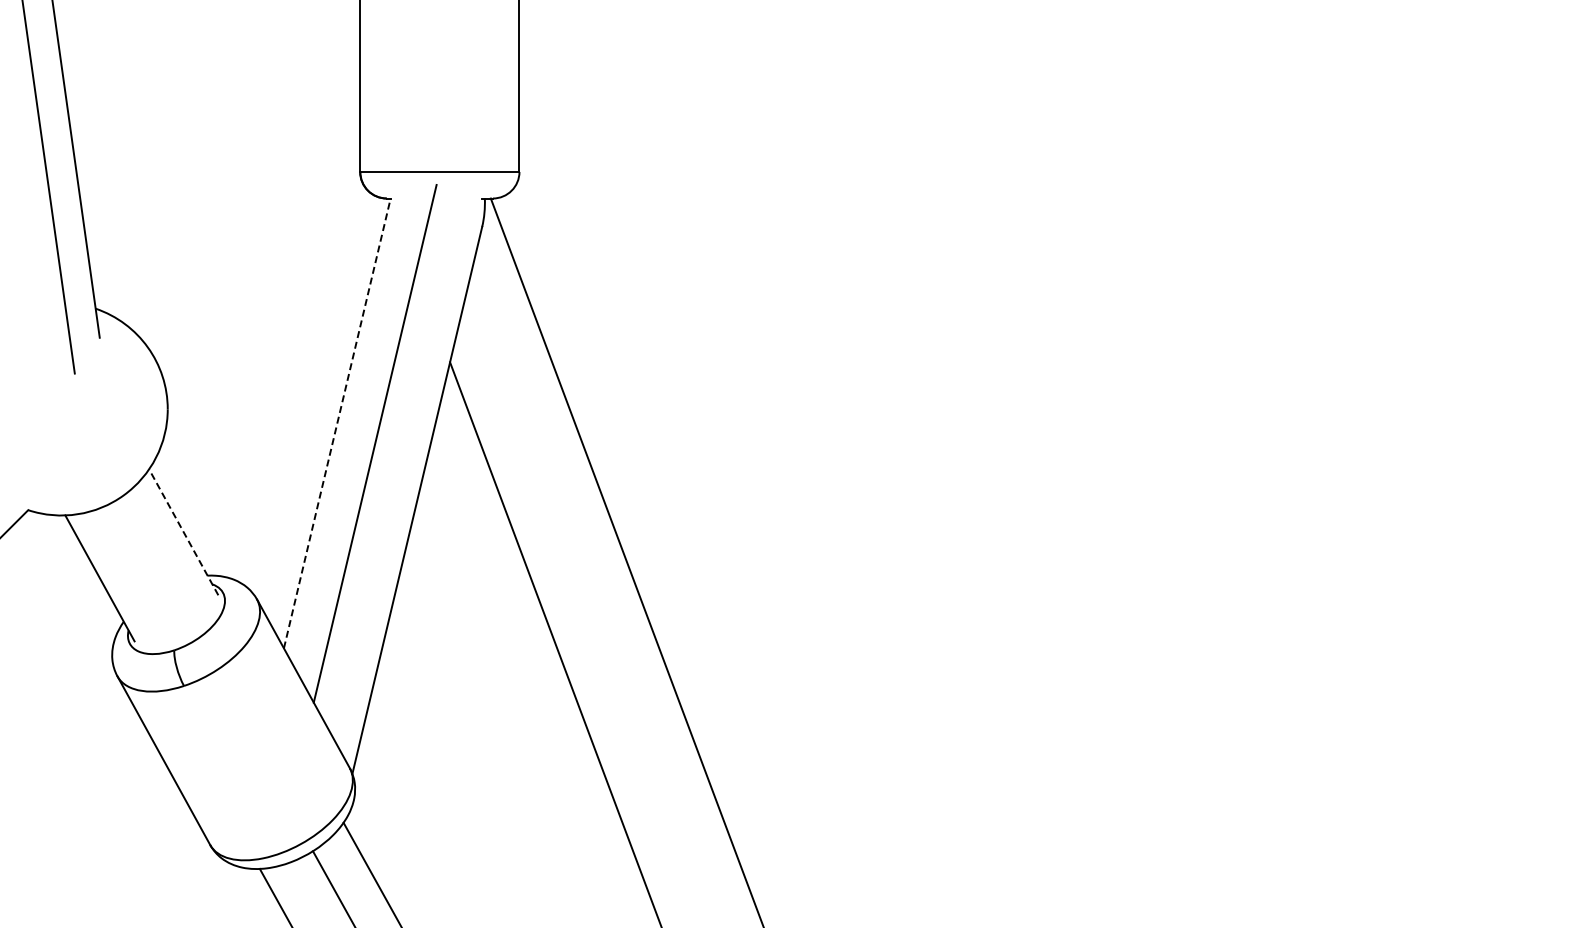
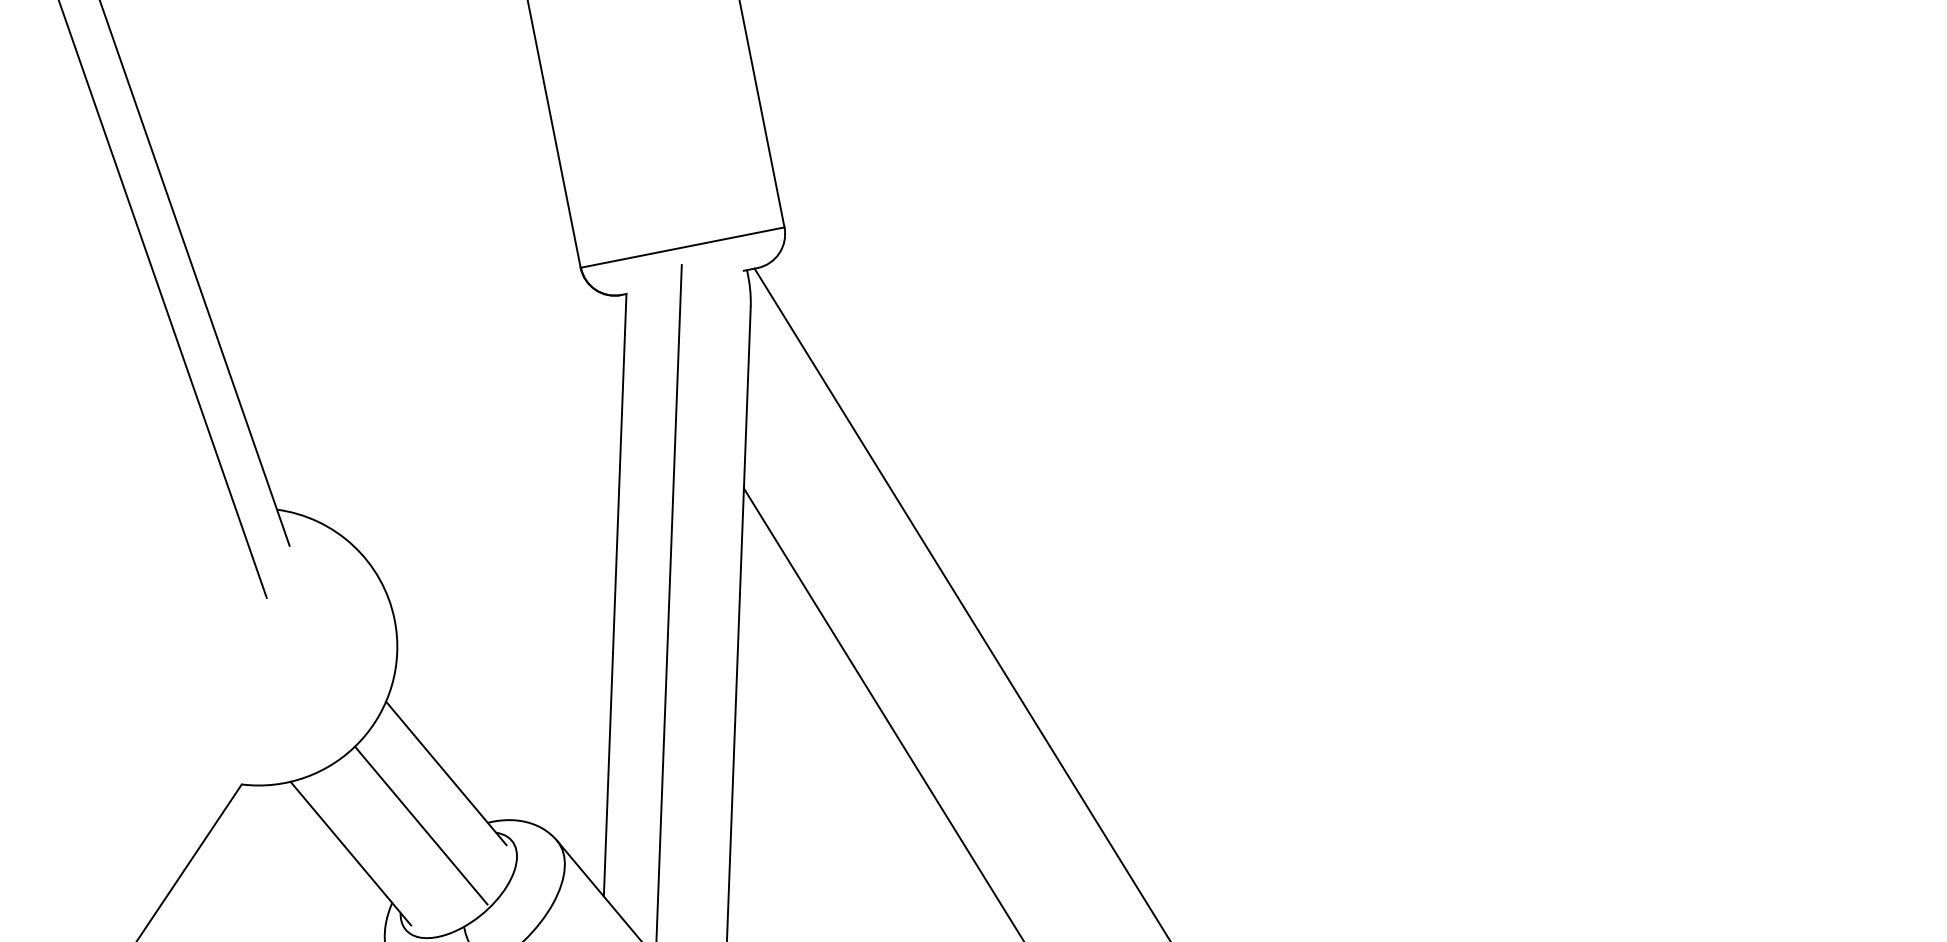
line: (337, 422) -> (615, 593), dashed -> solid
line: (183, 532) -> (446, 773), dashed -> solid
line: (157, 567) -> (421, 825), added

